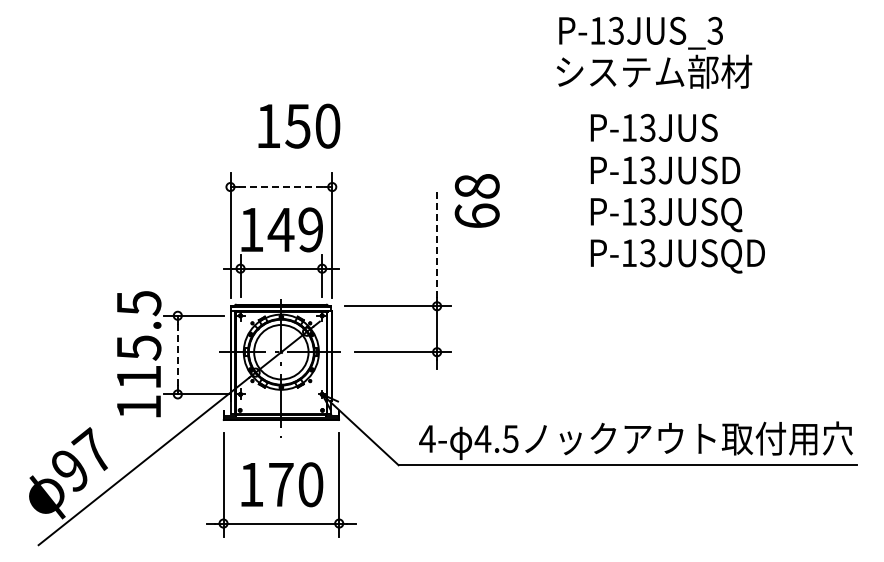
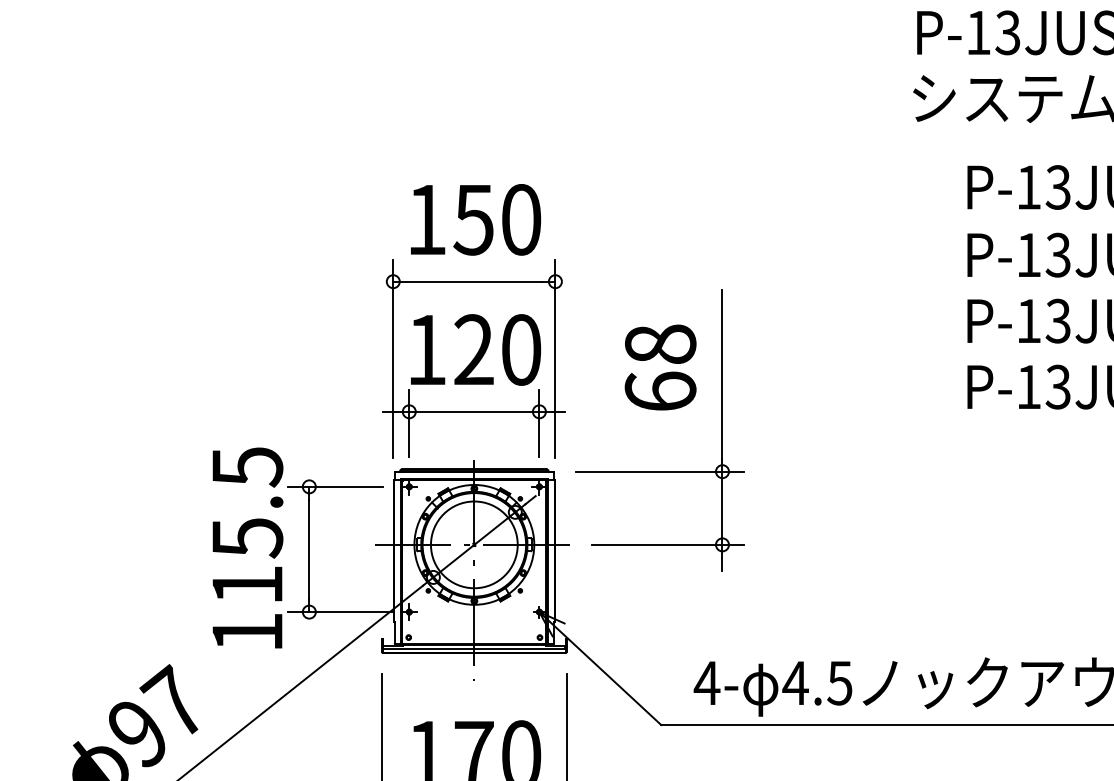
text: (299, 125) -> (476, 218), moved
line: (281, 187) -> (474, 282), dashed -> solid
text: (476, 200) -> (659, 366), moved
text: (295, 229) -> (496, 349), 149 -> 120
line: (437, 245) -> (723, 374), dashed -> solid
line: (177, 355) -> (308, 550), dashed -> solid

